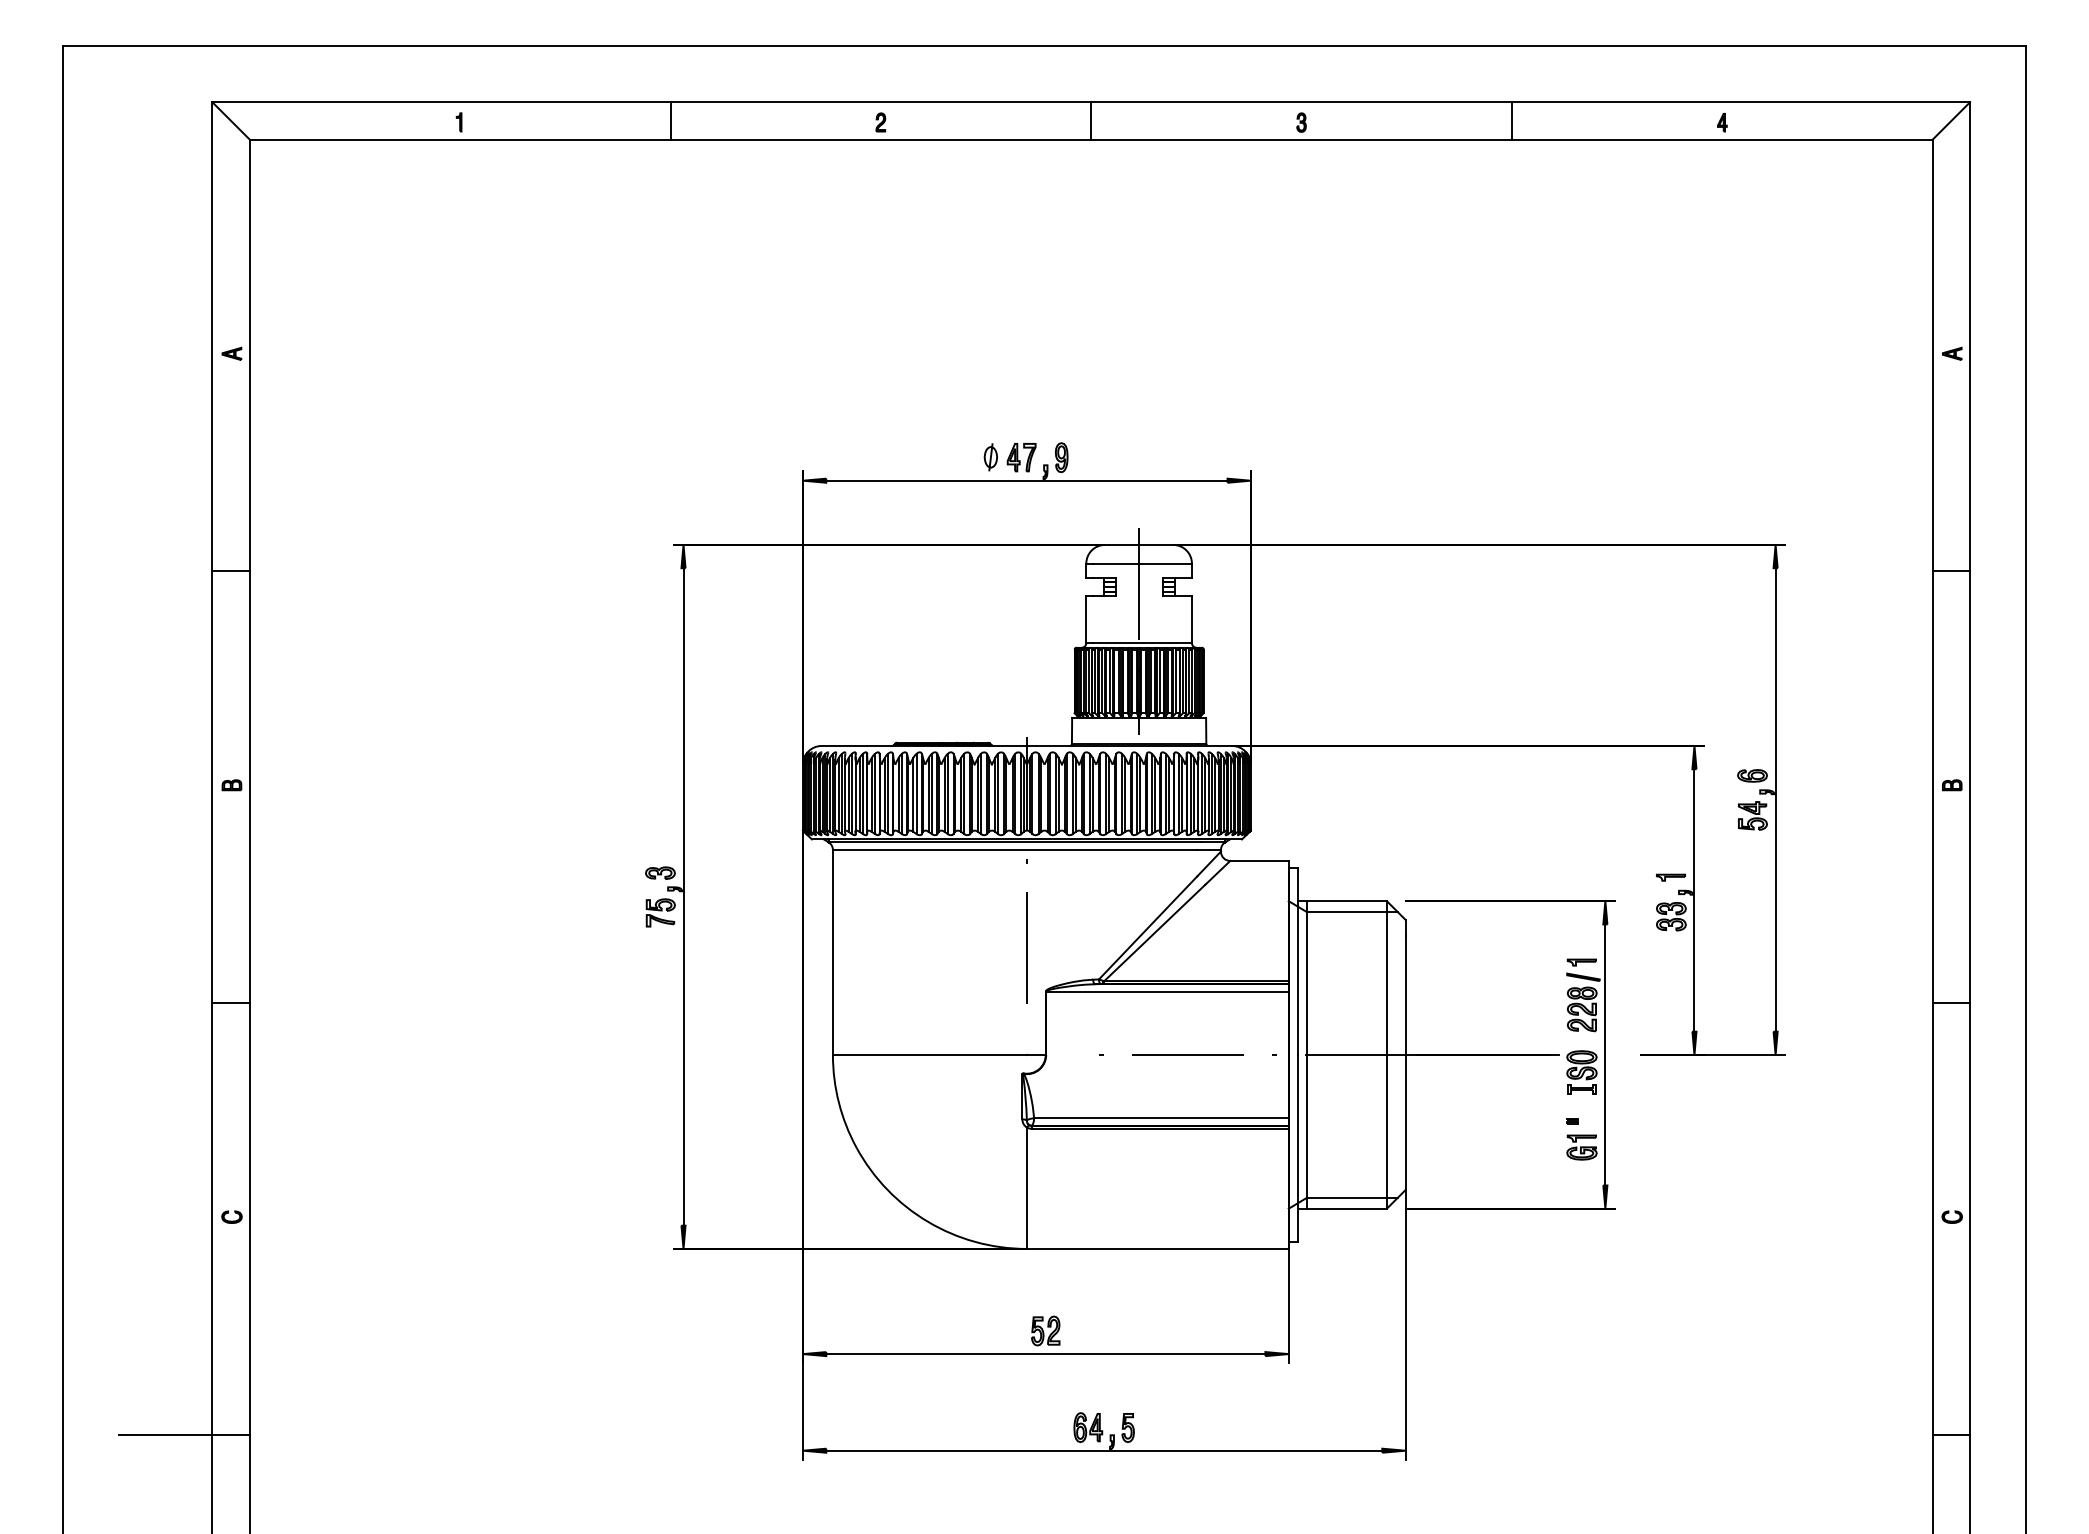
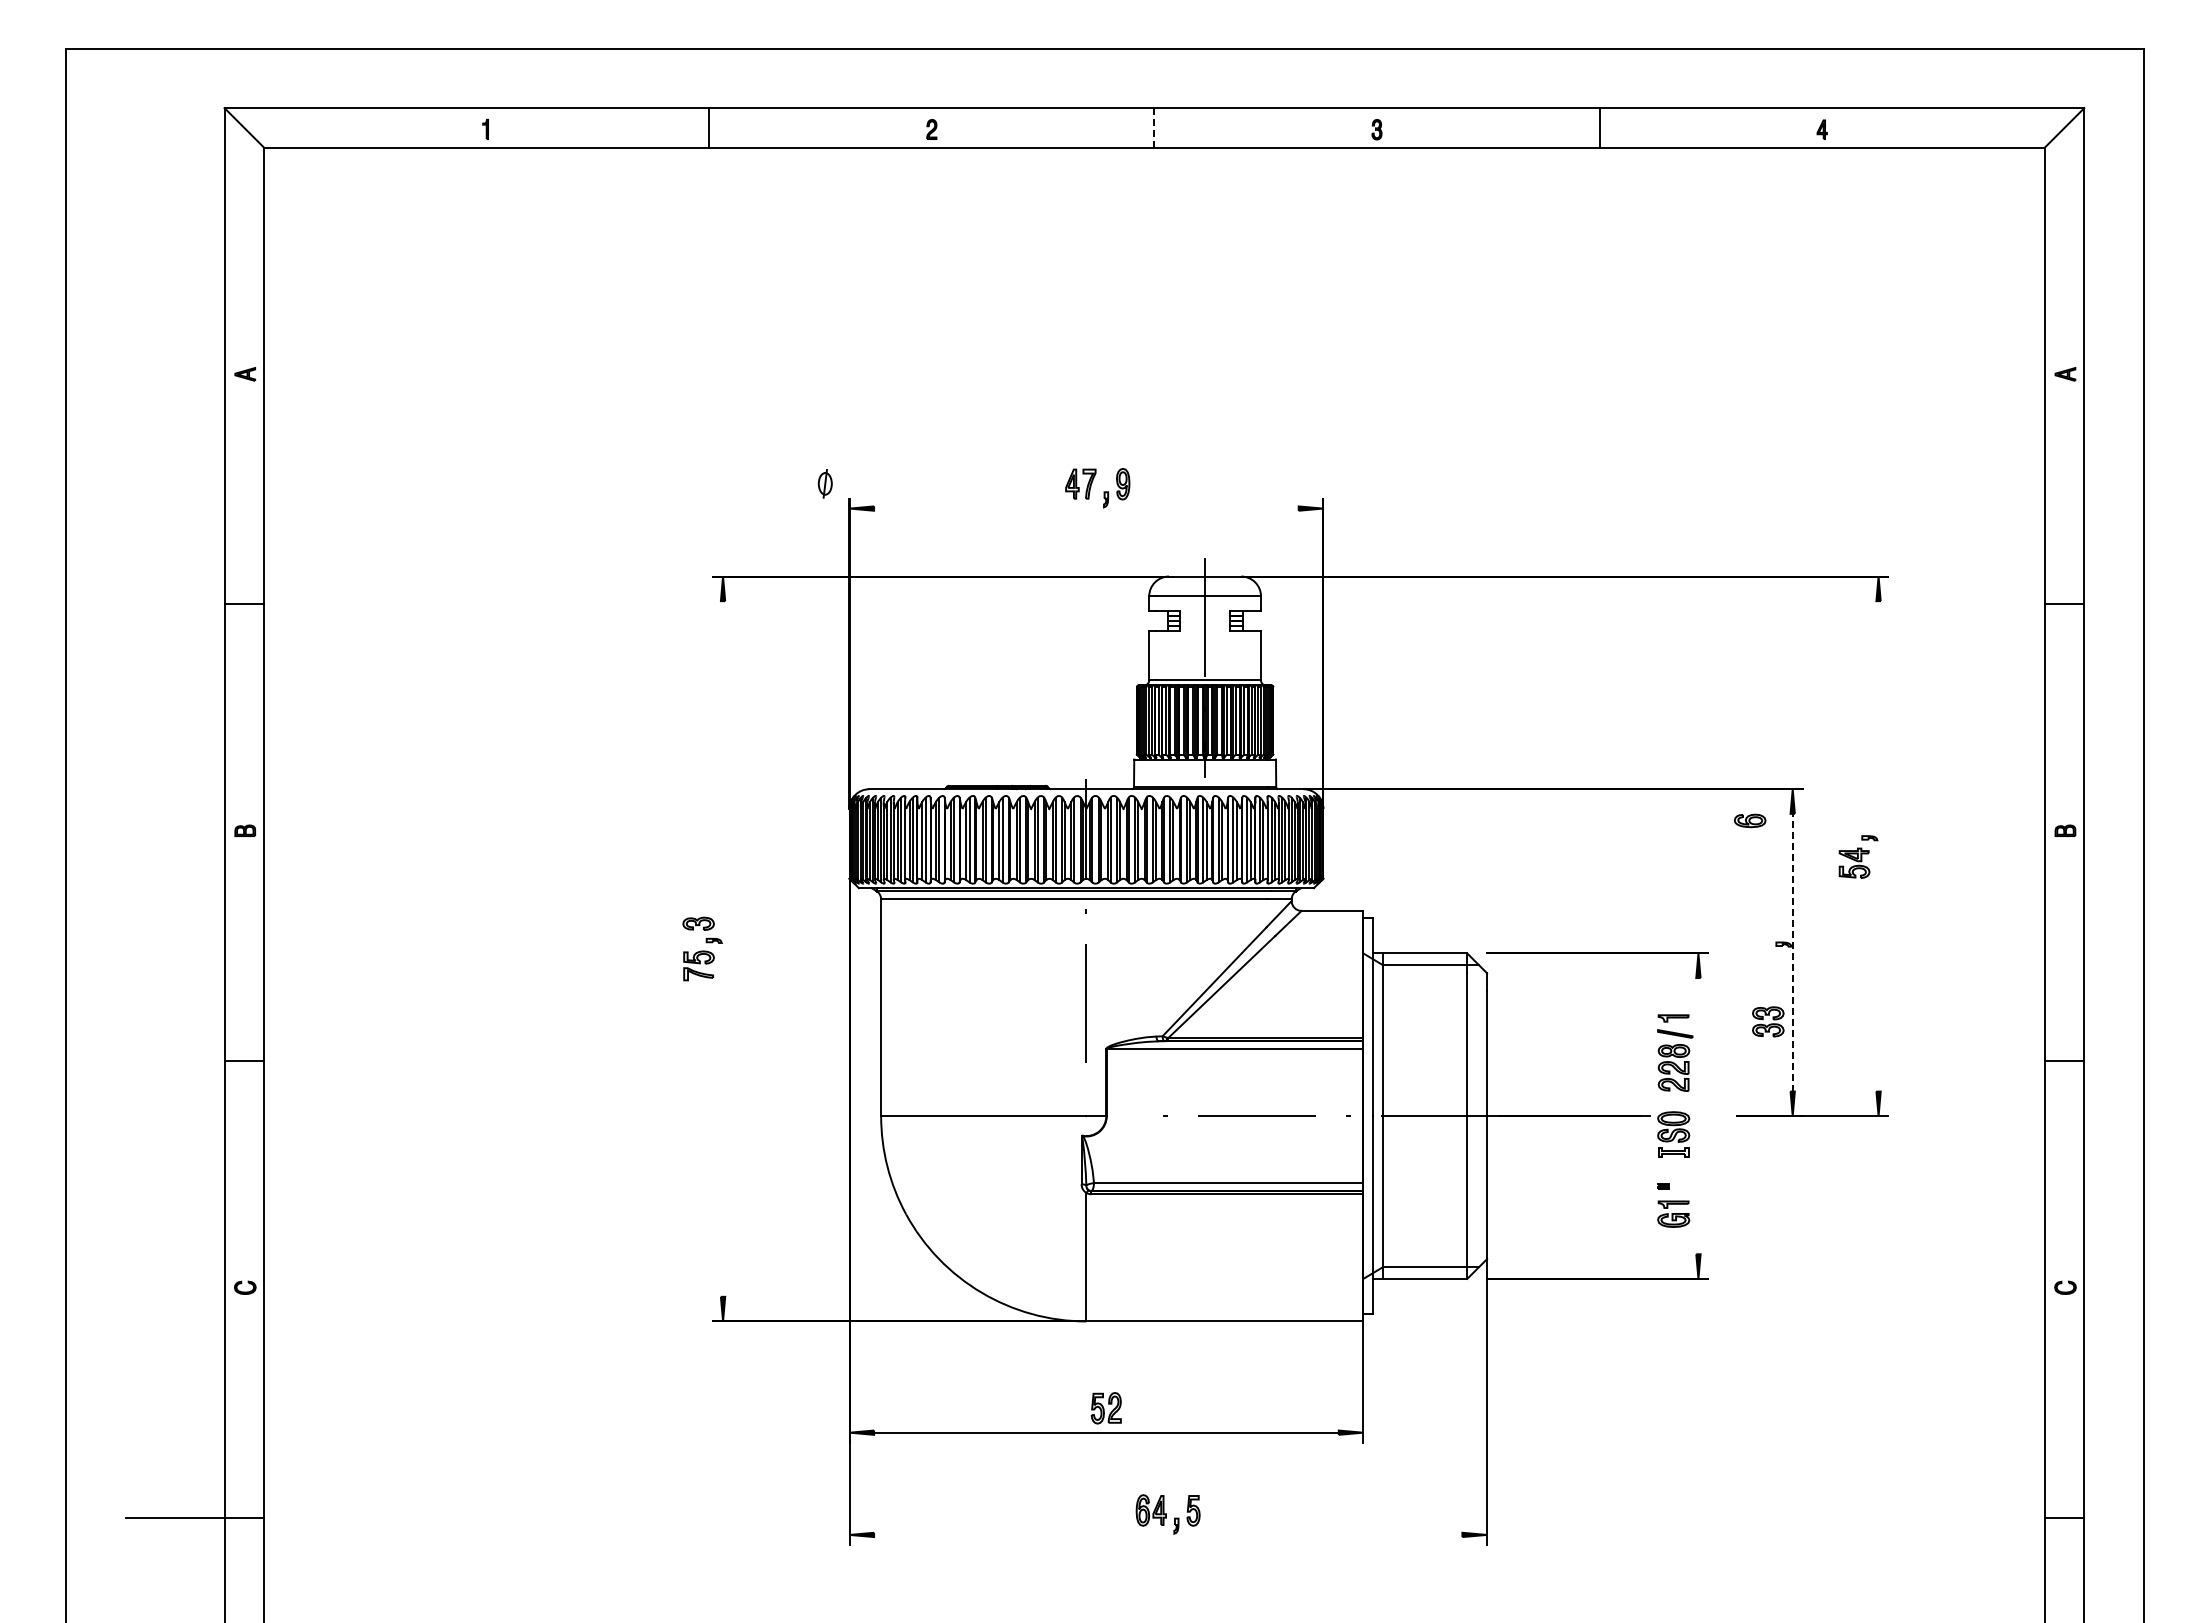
line: (1091, 120) -> (1154, 127), solid -> dashed
part: (990, 457) -> (824, 483), moved
line: (1027, 480) -> (1086, 508), removed
part: (1752, 775) -> (1750, 820), moved
line: (1775, 800) -> (1878, 846), removed
part: (1670, 877) -> (1767, 928), removed
line: (683, 896) -> (723, 948), removed
line: (1694, 900) -> (1792, 952), solid -> dashed
part: (1671, 916) -> (1768, 1021), moved
line: (1605, 1055) -> (1698, 1116), removed
line: (1104, 1450) -> (1168, 1534), removed

